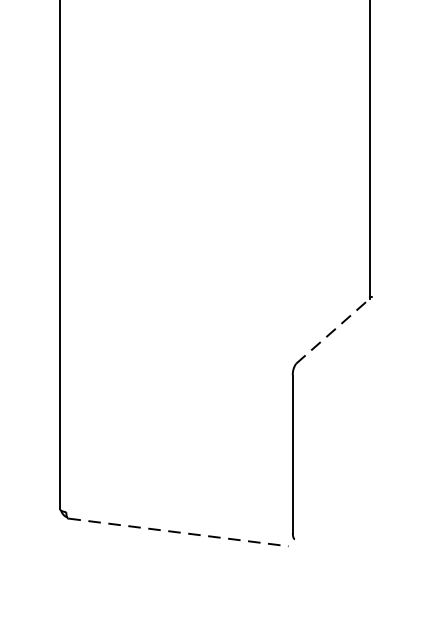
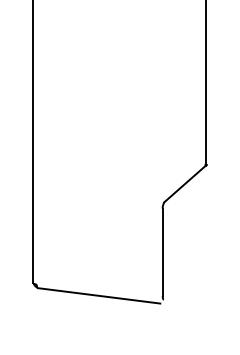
line: (333, 330) -> (185, 183), dashed -> solid
line: (179, 531) -> (99, 295), dashed -> solid

